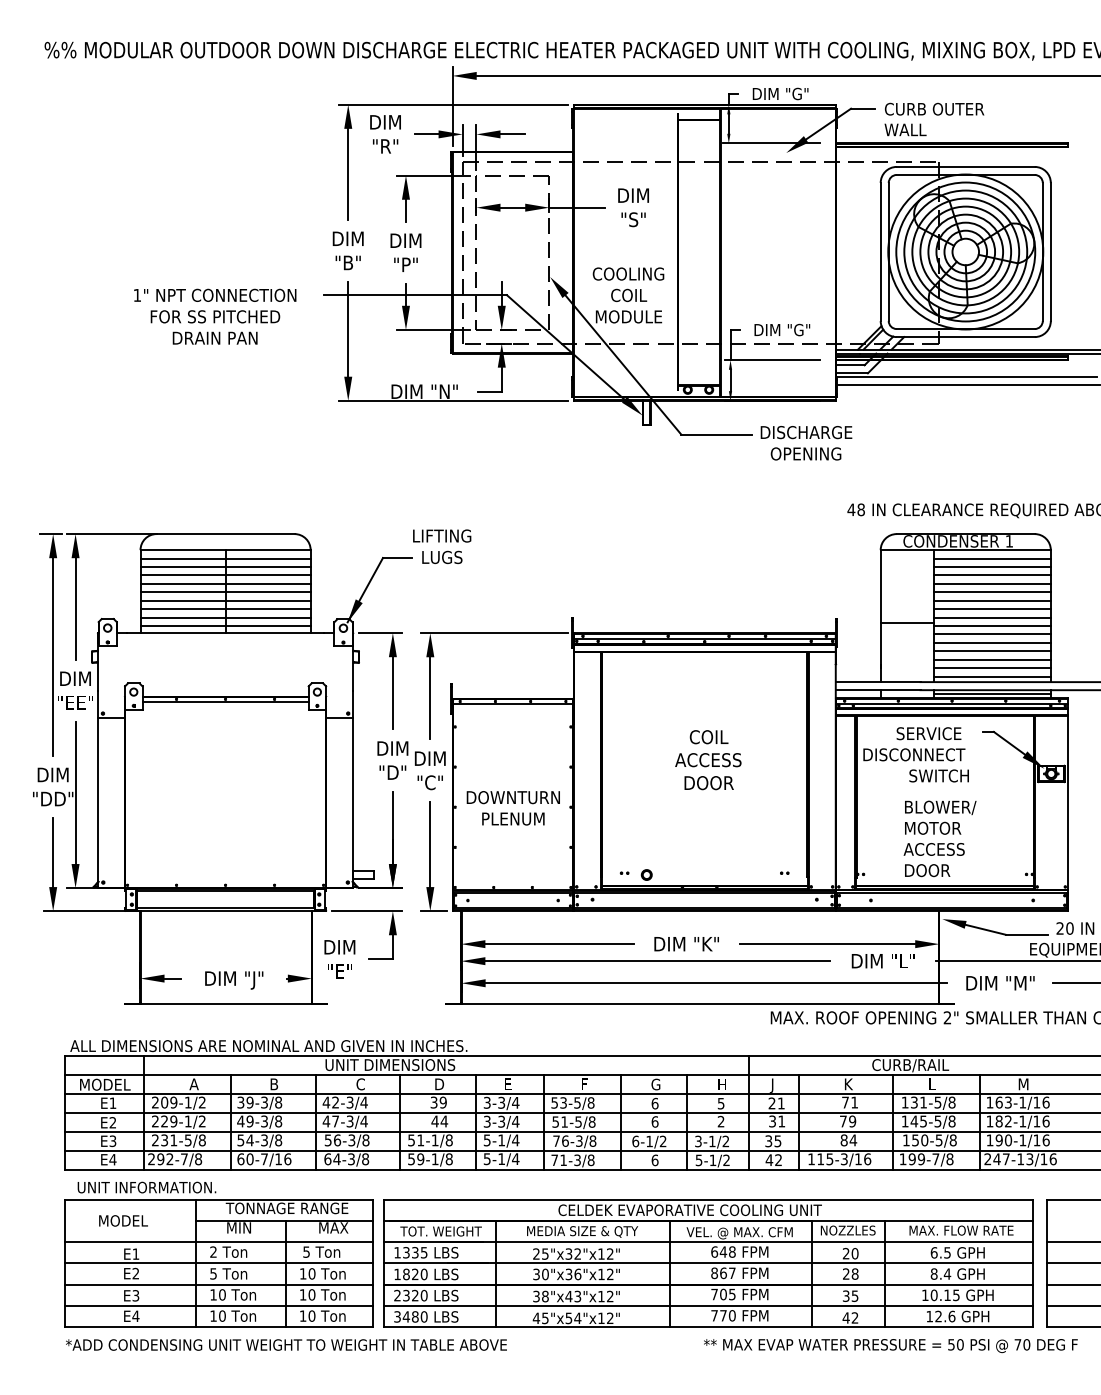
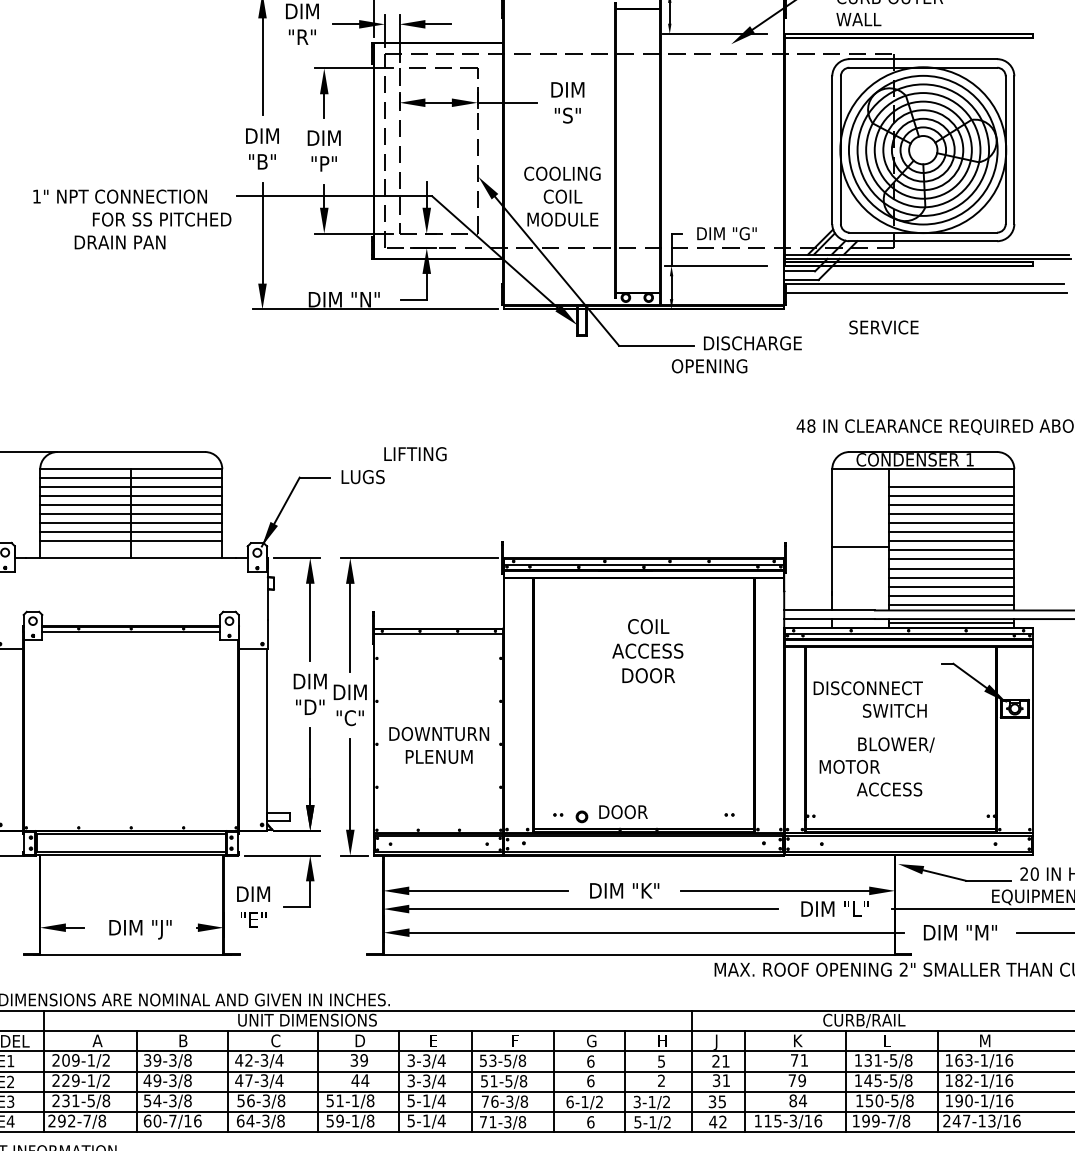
text: (215, 316) -> (162, 219), moved
text: (805, 453) -> (708, 365), moved
text: (442, 535) -> (415, 453), moved
line: (991, 558) -> (950, 478), removed
line: (225, 626) -> (131, 550), removed
text: (928, 733) -> (883, 327), moved
text: (708, 760) -> (647, 651), moved
text: (933, 827) -> (850, 766), moved
text: (927, 870) -> (623, 812), moved

